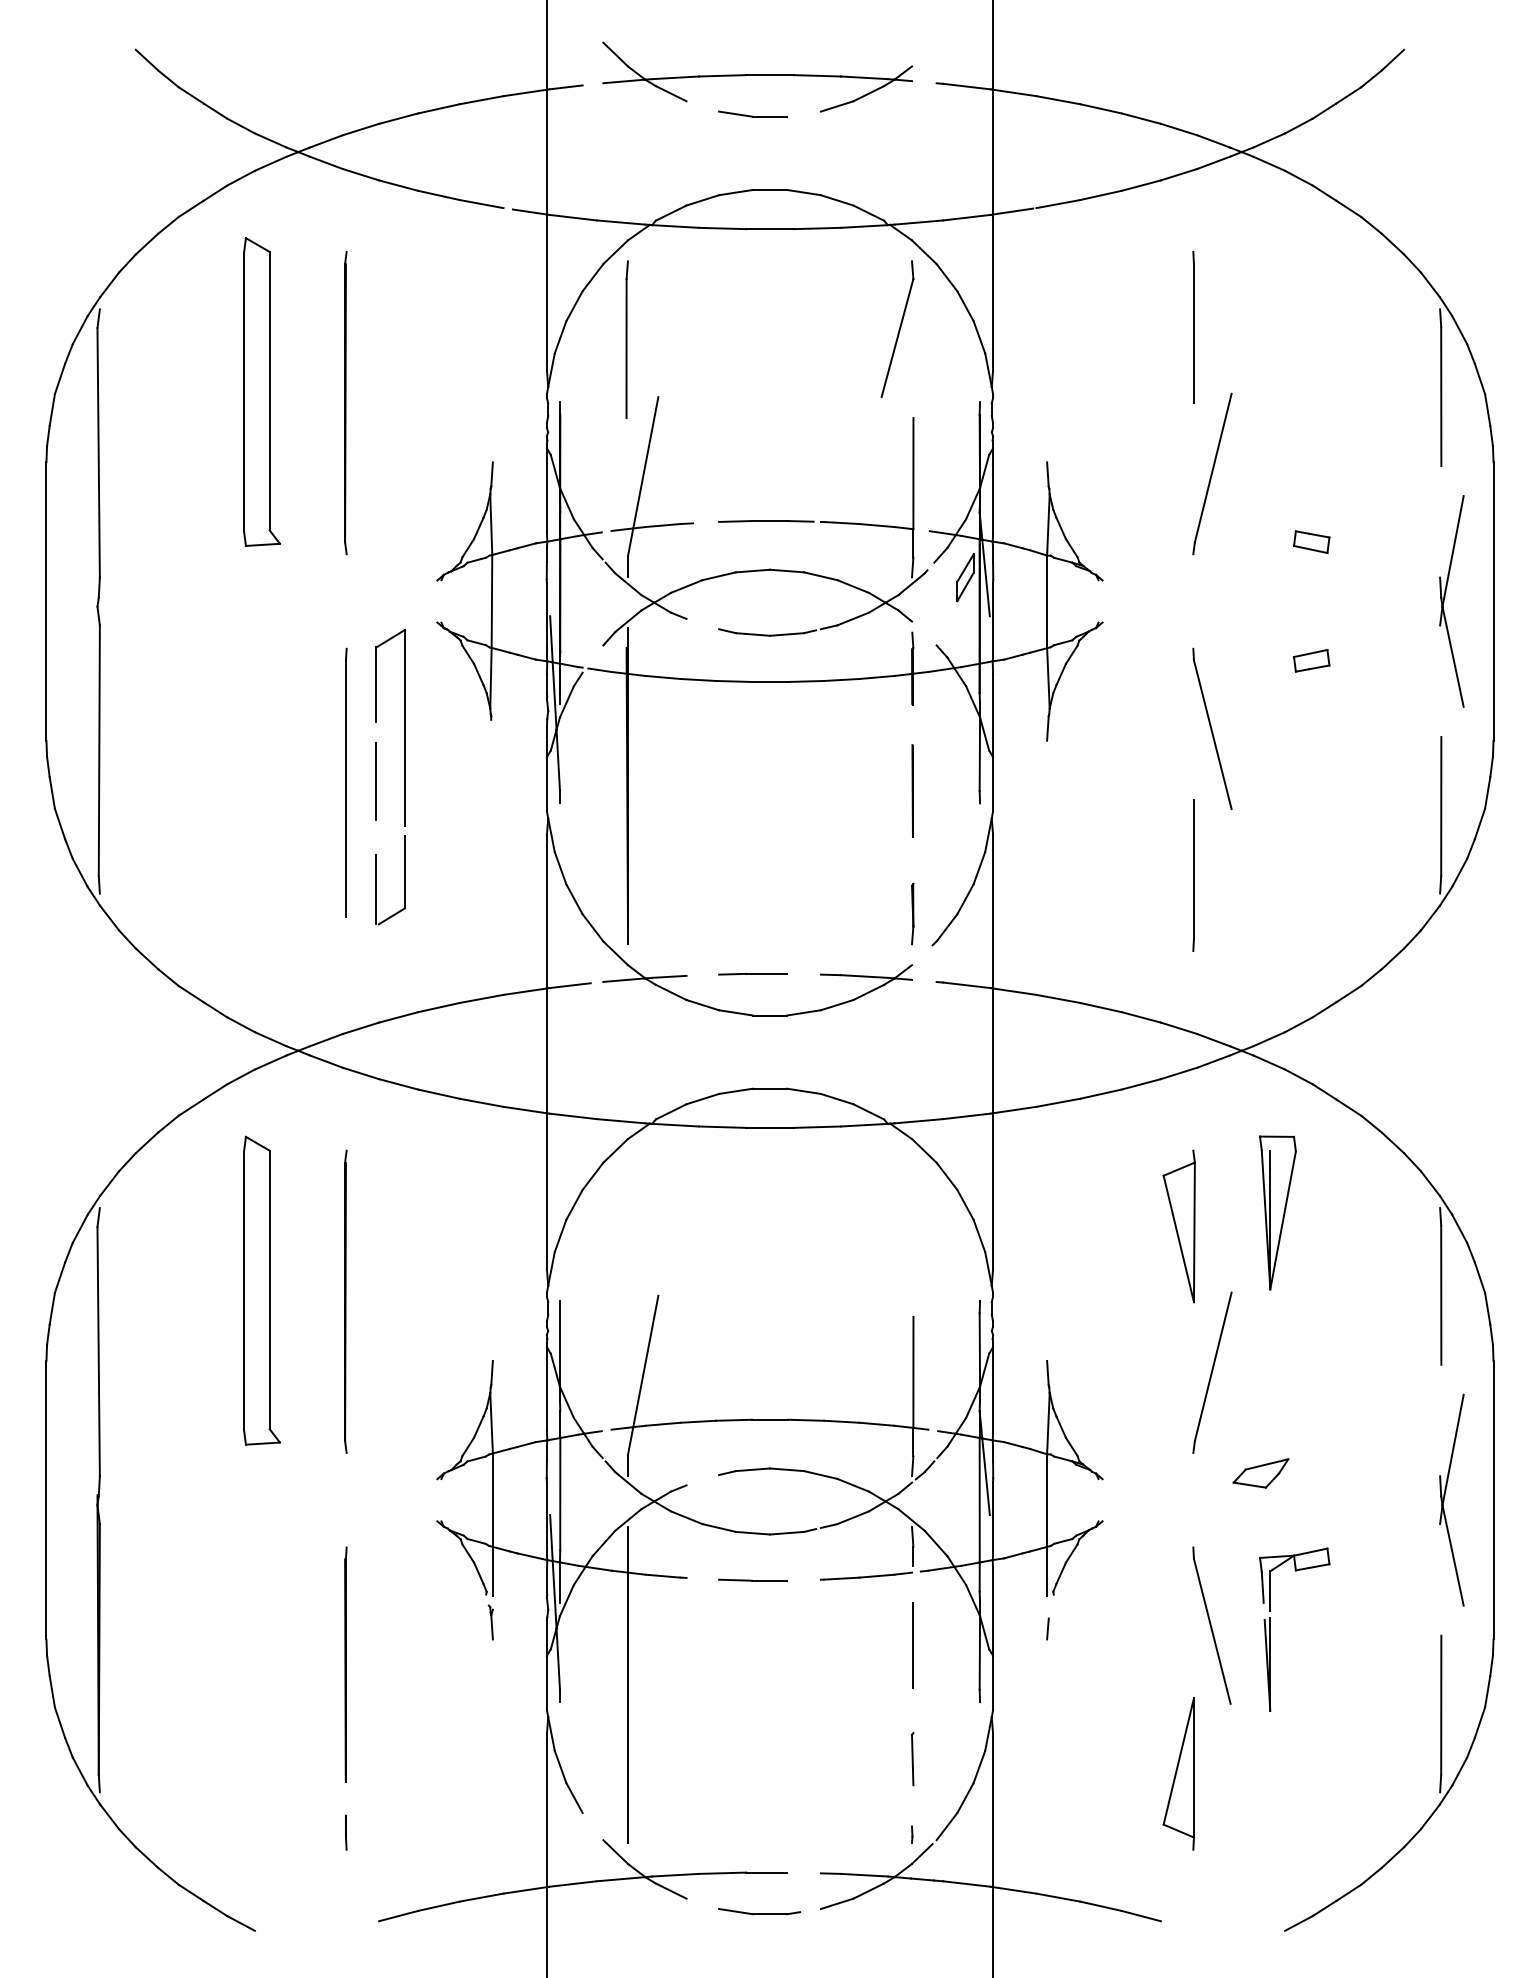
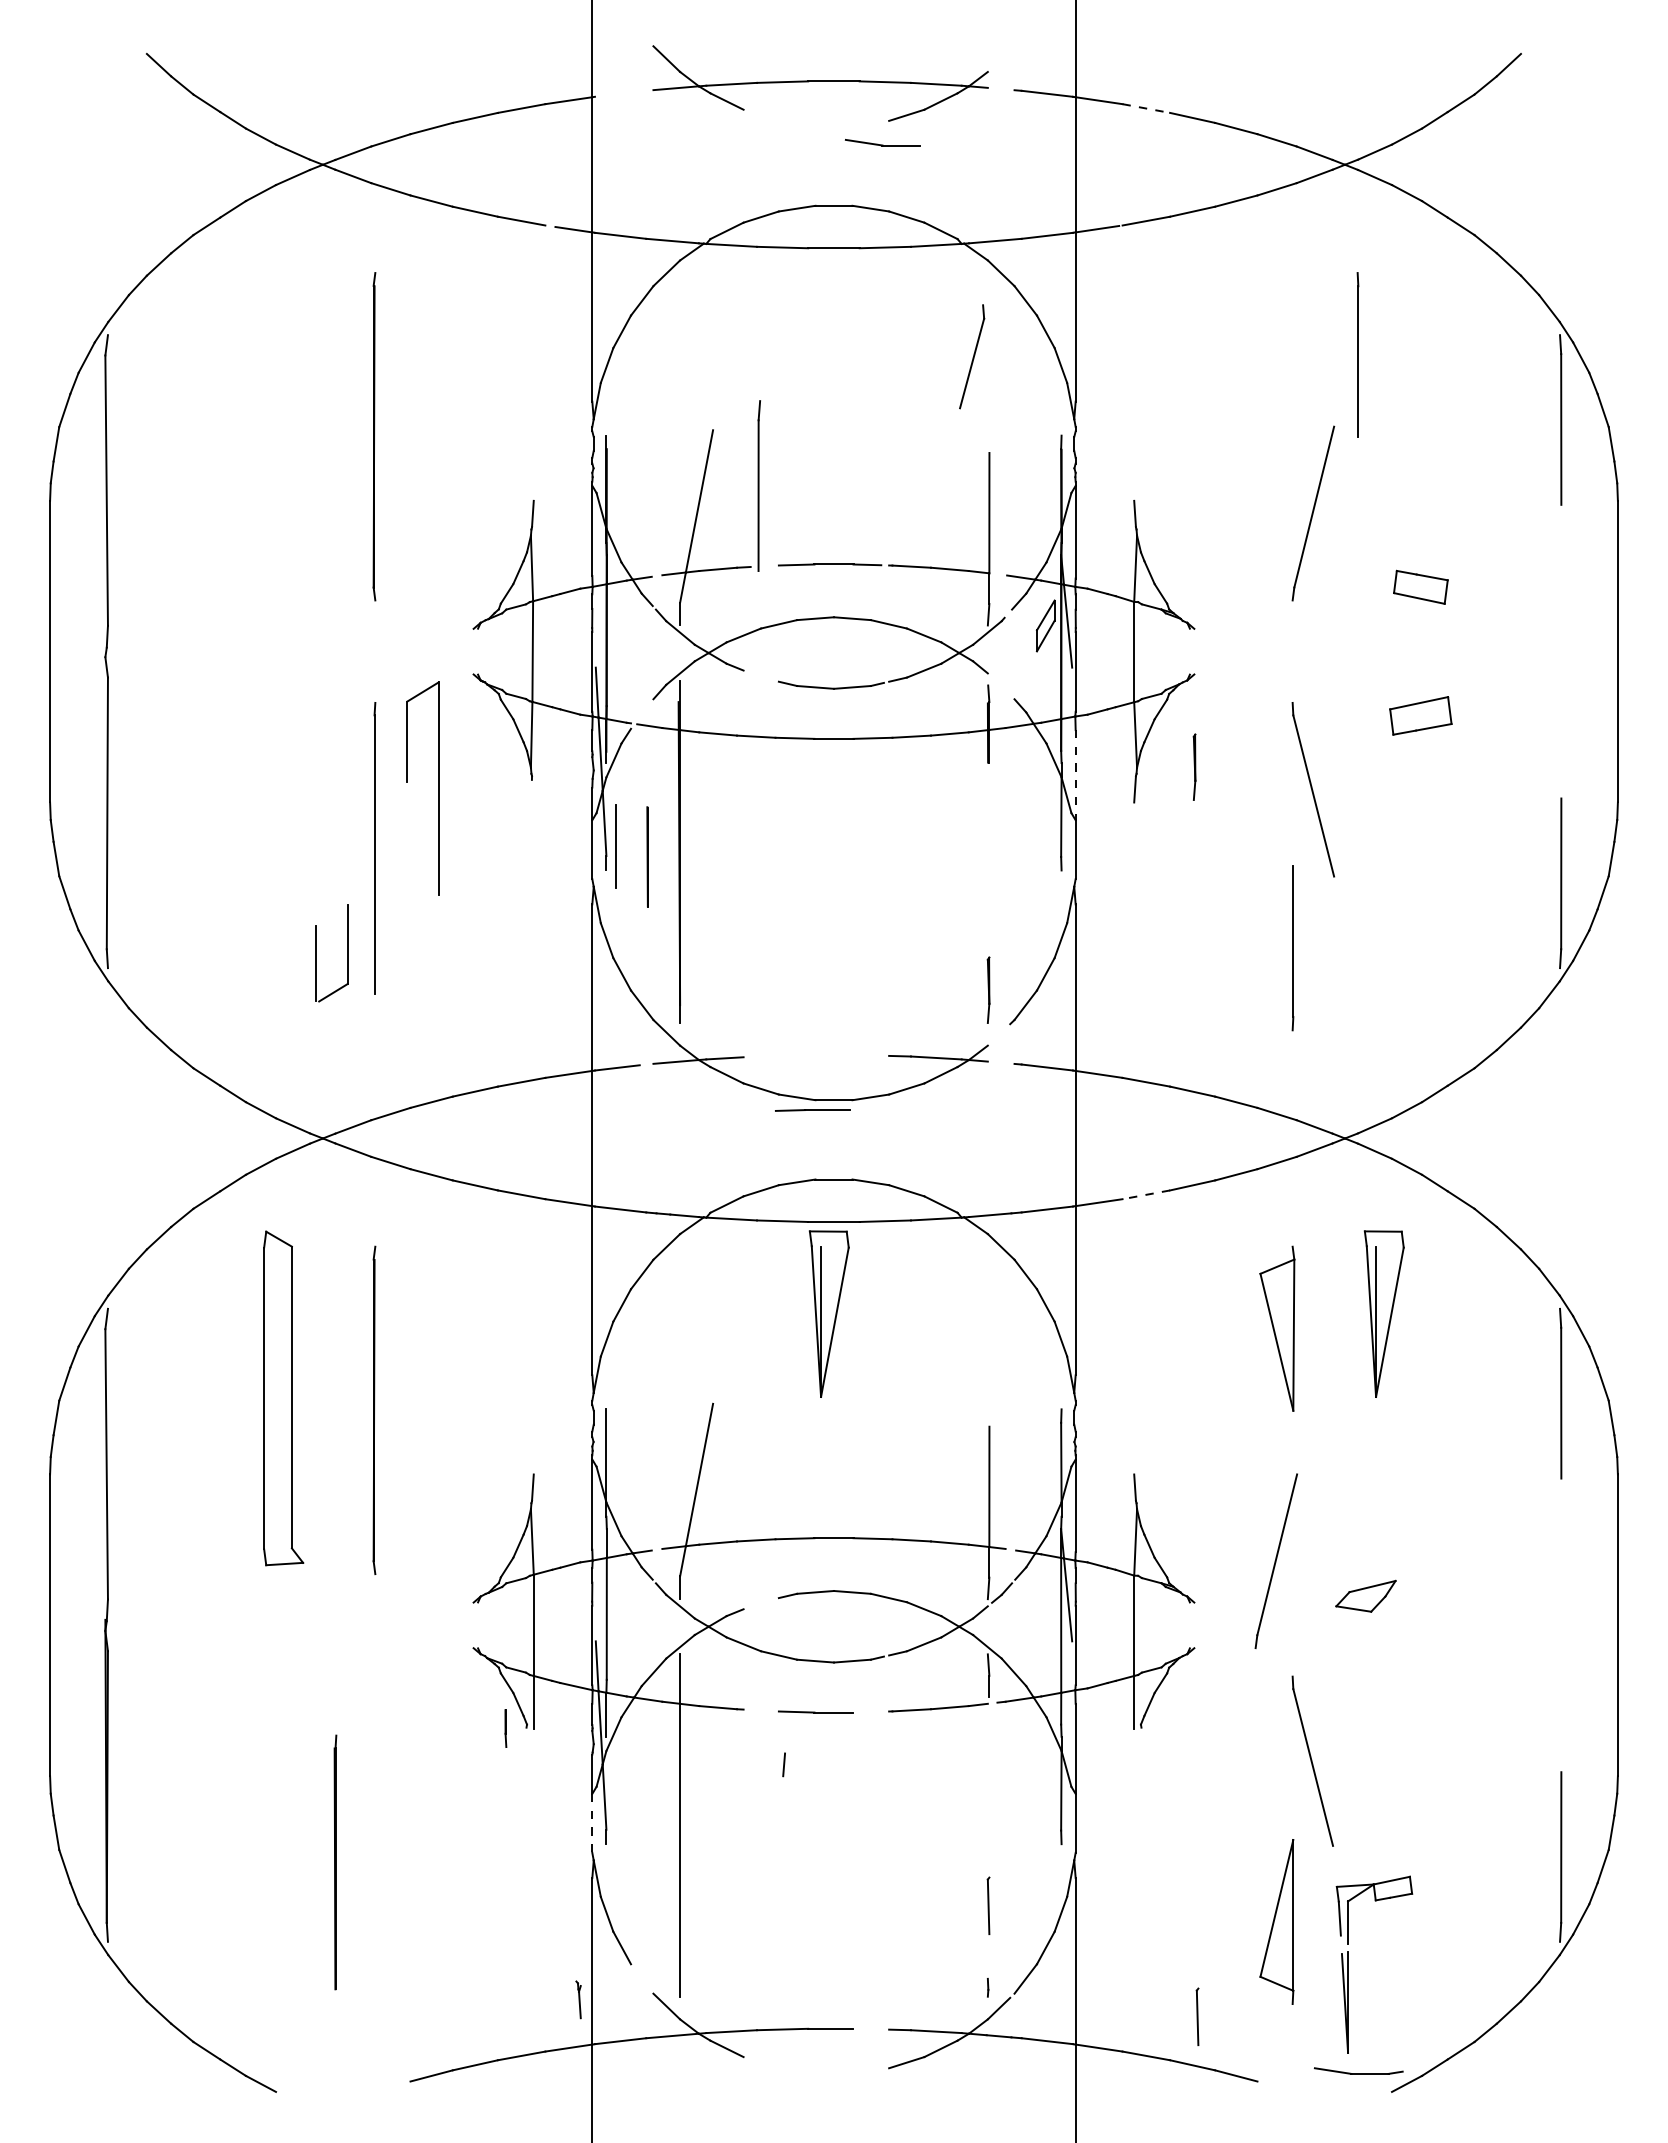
line: (565, 87) -> (612, 94), removed
line: (1058, 100) -> (1146, 108), solid -> dashed
part: (752, 113) -> (882, 142), moved
part: (1193, 327) -> (1357, 354), moved
part: (896, 329) -> (971, 356), size x0.7
line: (626, 339) -> (758, 485), moved
part: (261, 391) -> (283, 424), removed
part: (1311, 542) -> (1420, 587), size x1.4
part: (1445, 598) -> (1565, 648), removed
part: (1311, 660) -> (1420, 715), size x1.6
line: (1102, 707) -> (1194, 766), added
line: (992, 715) -> (1075, 775), solid -> dashed
line: (375, 781) -> (615, 846), moved
line: (912, 790) -> (647, 856), moved
part: (376, 880) -> (316, 953), moved
line: (752, 974) -> (812, 1110), moved
line: (1057, 1102) -> (1145, 1194), solid -> dashed
part: (764, 1212) -> (828, 1313), added
part: (1211, 1372) -> (1275, 1560), moved
part: (1445, 1497) -> (1565, 1622), removed
part: (490, 1622) -> (578, 1999), moved
line: (1047, 1628) -> (783, 1764), moved
part: (1270, 1629) -> (1348, 1964), moved
line: (913, 1646) -> (989, 1783), removed
line: (345, 1664) -> (335, 1862), moved
line: (547, 1683) -> (592, 1823), solid -> dashed
line: (345, 1832) -> (505, 1728), moved
part: (1105, 1861) -> (1197, 2016), added
part: (759, 1911) -> (1358, 2070), moved

